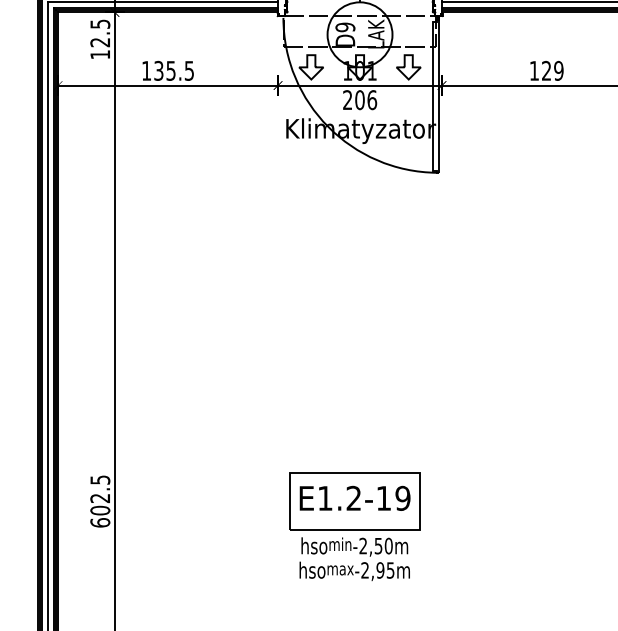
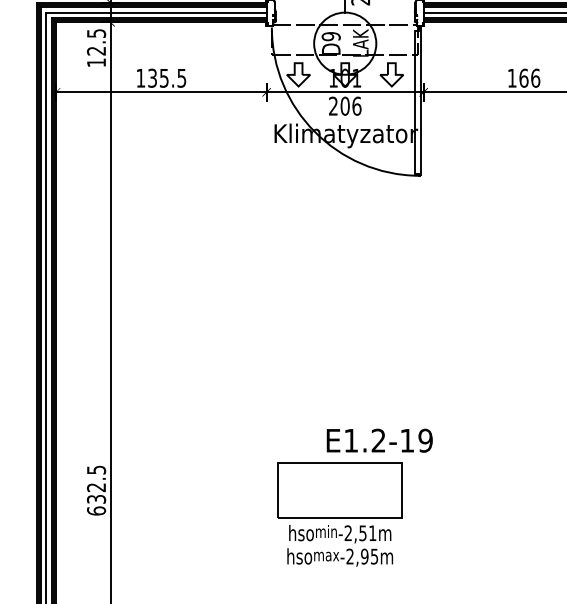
text: (552, 70) -> (529, 77), 129 -> 166
text: (354, 497) -> (379, 439), moved
text: (100, 510) -> (96, 499), 602.5 -> 632.5
text: (388, 545) -> (372, 532), -2,50m -> -2,51m

